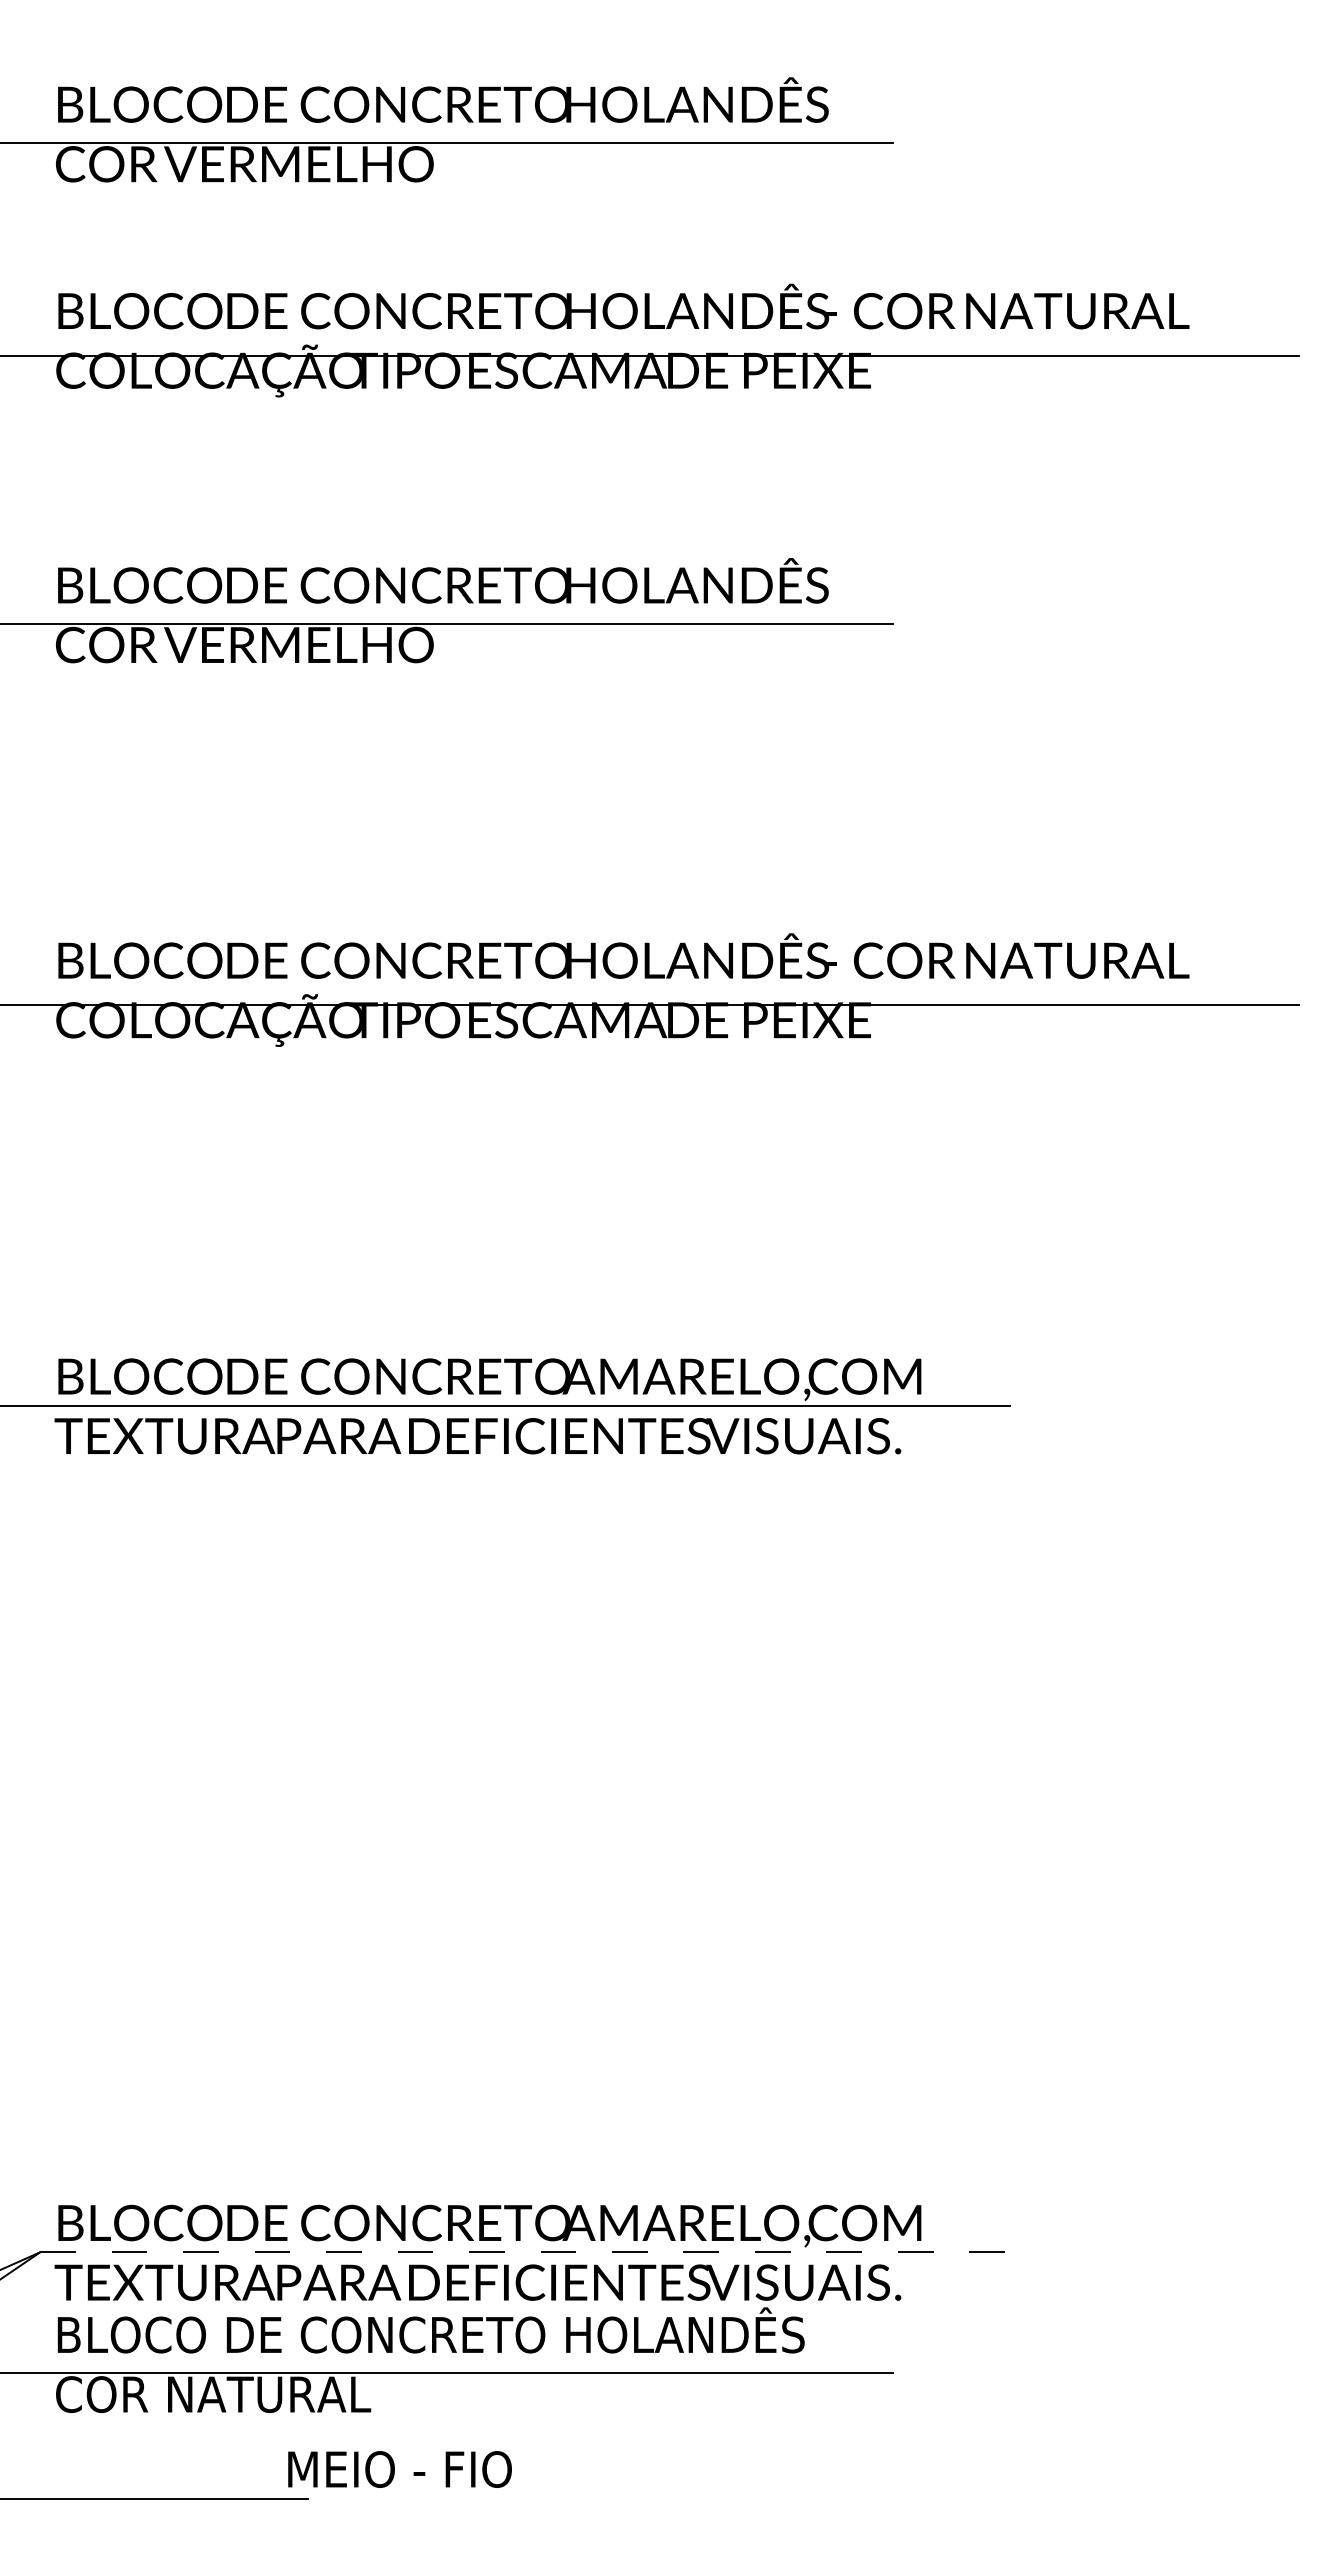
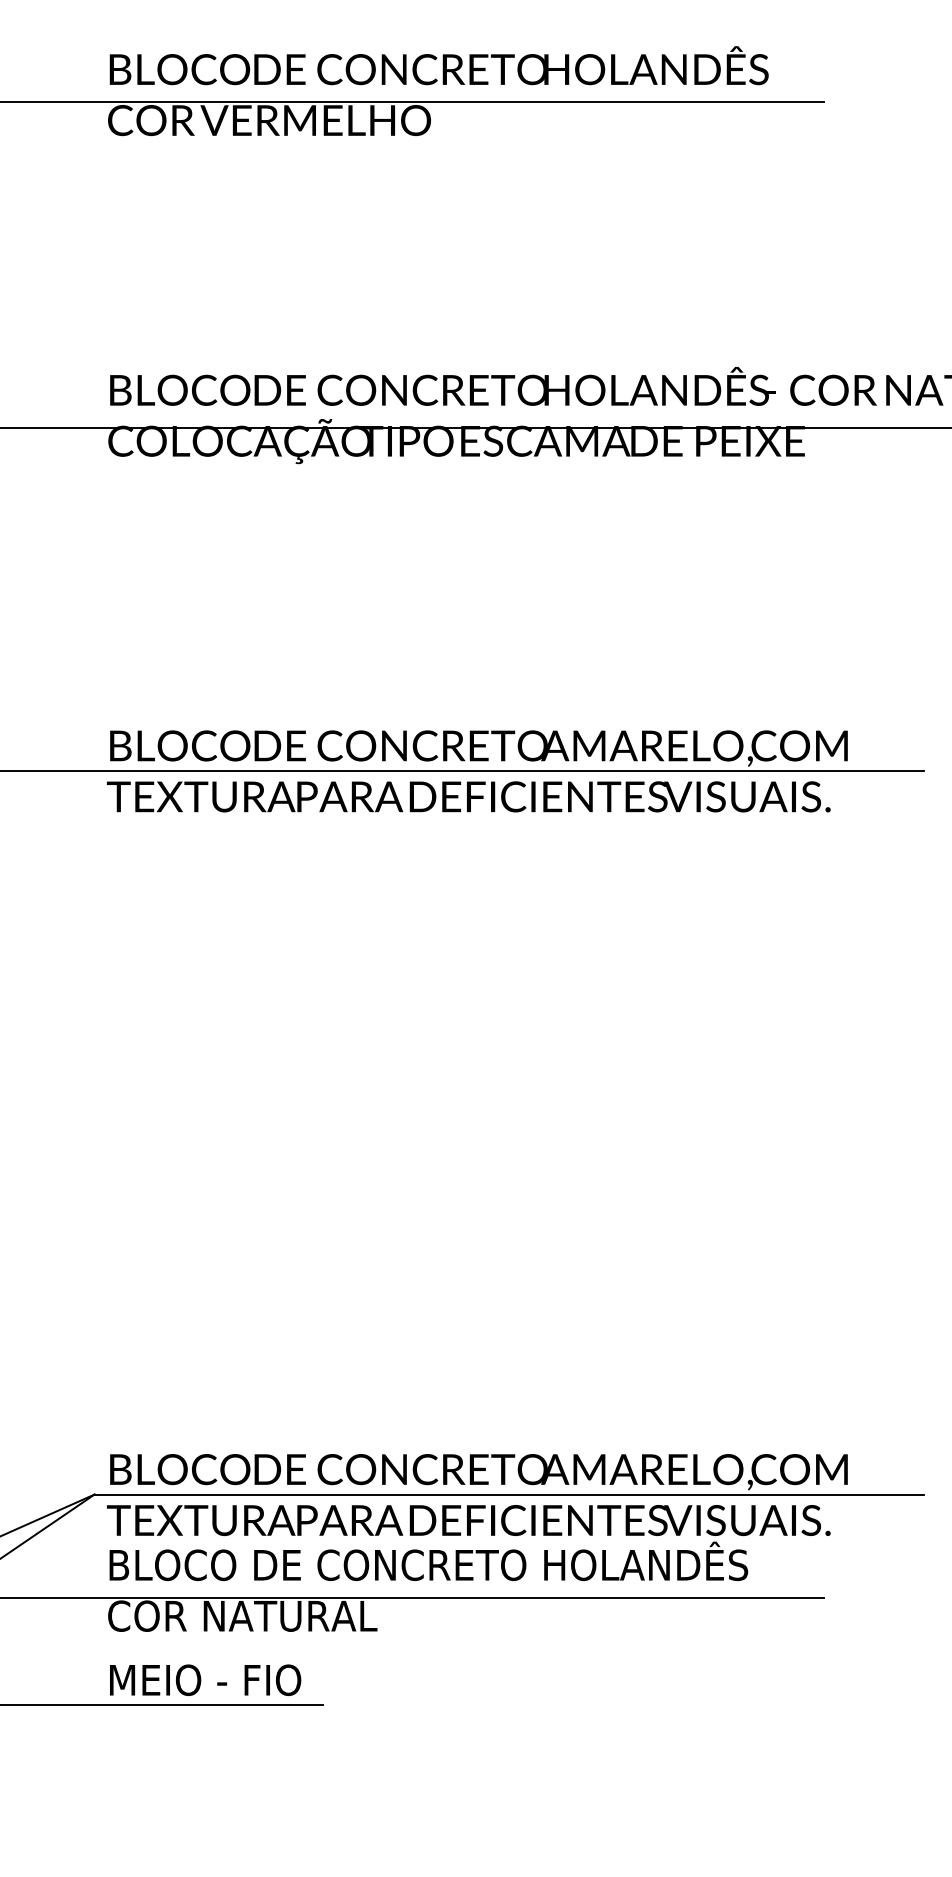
line: (525, 2252) -> (509, 1494), dashed -> solid
text: (399, 2469) -> (205, 1680), moved

